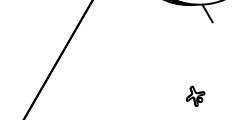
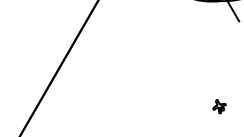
part: (195, 95) -> (219, 105), size x0.6

